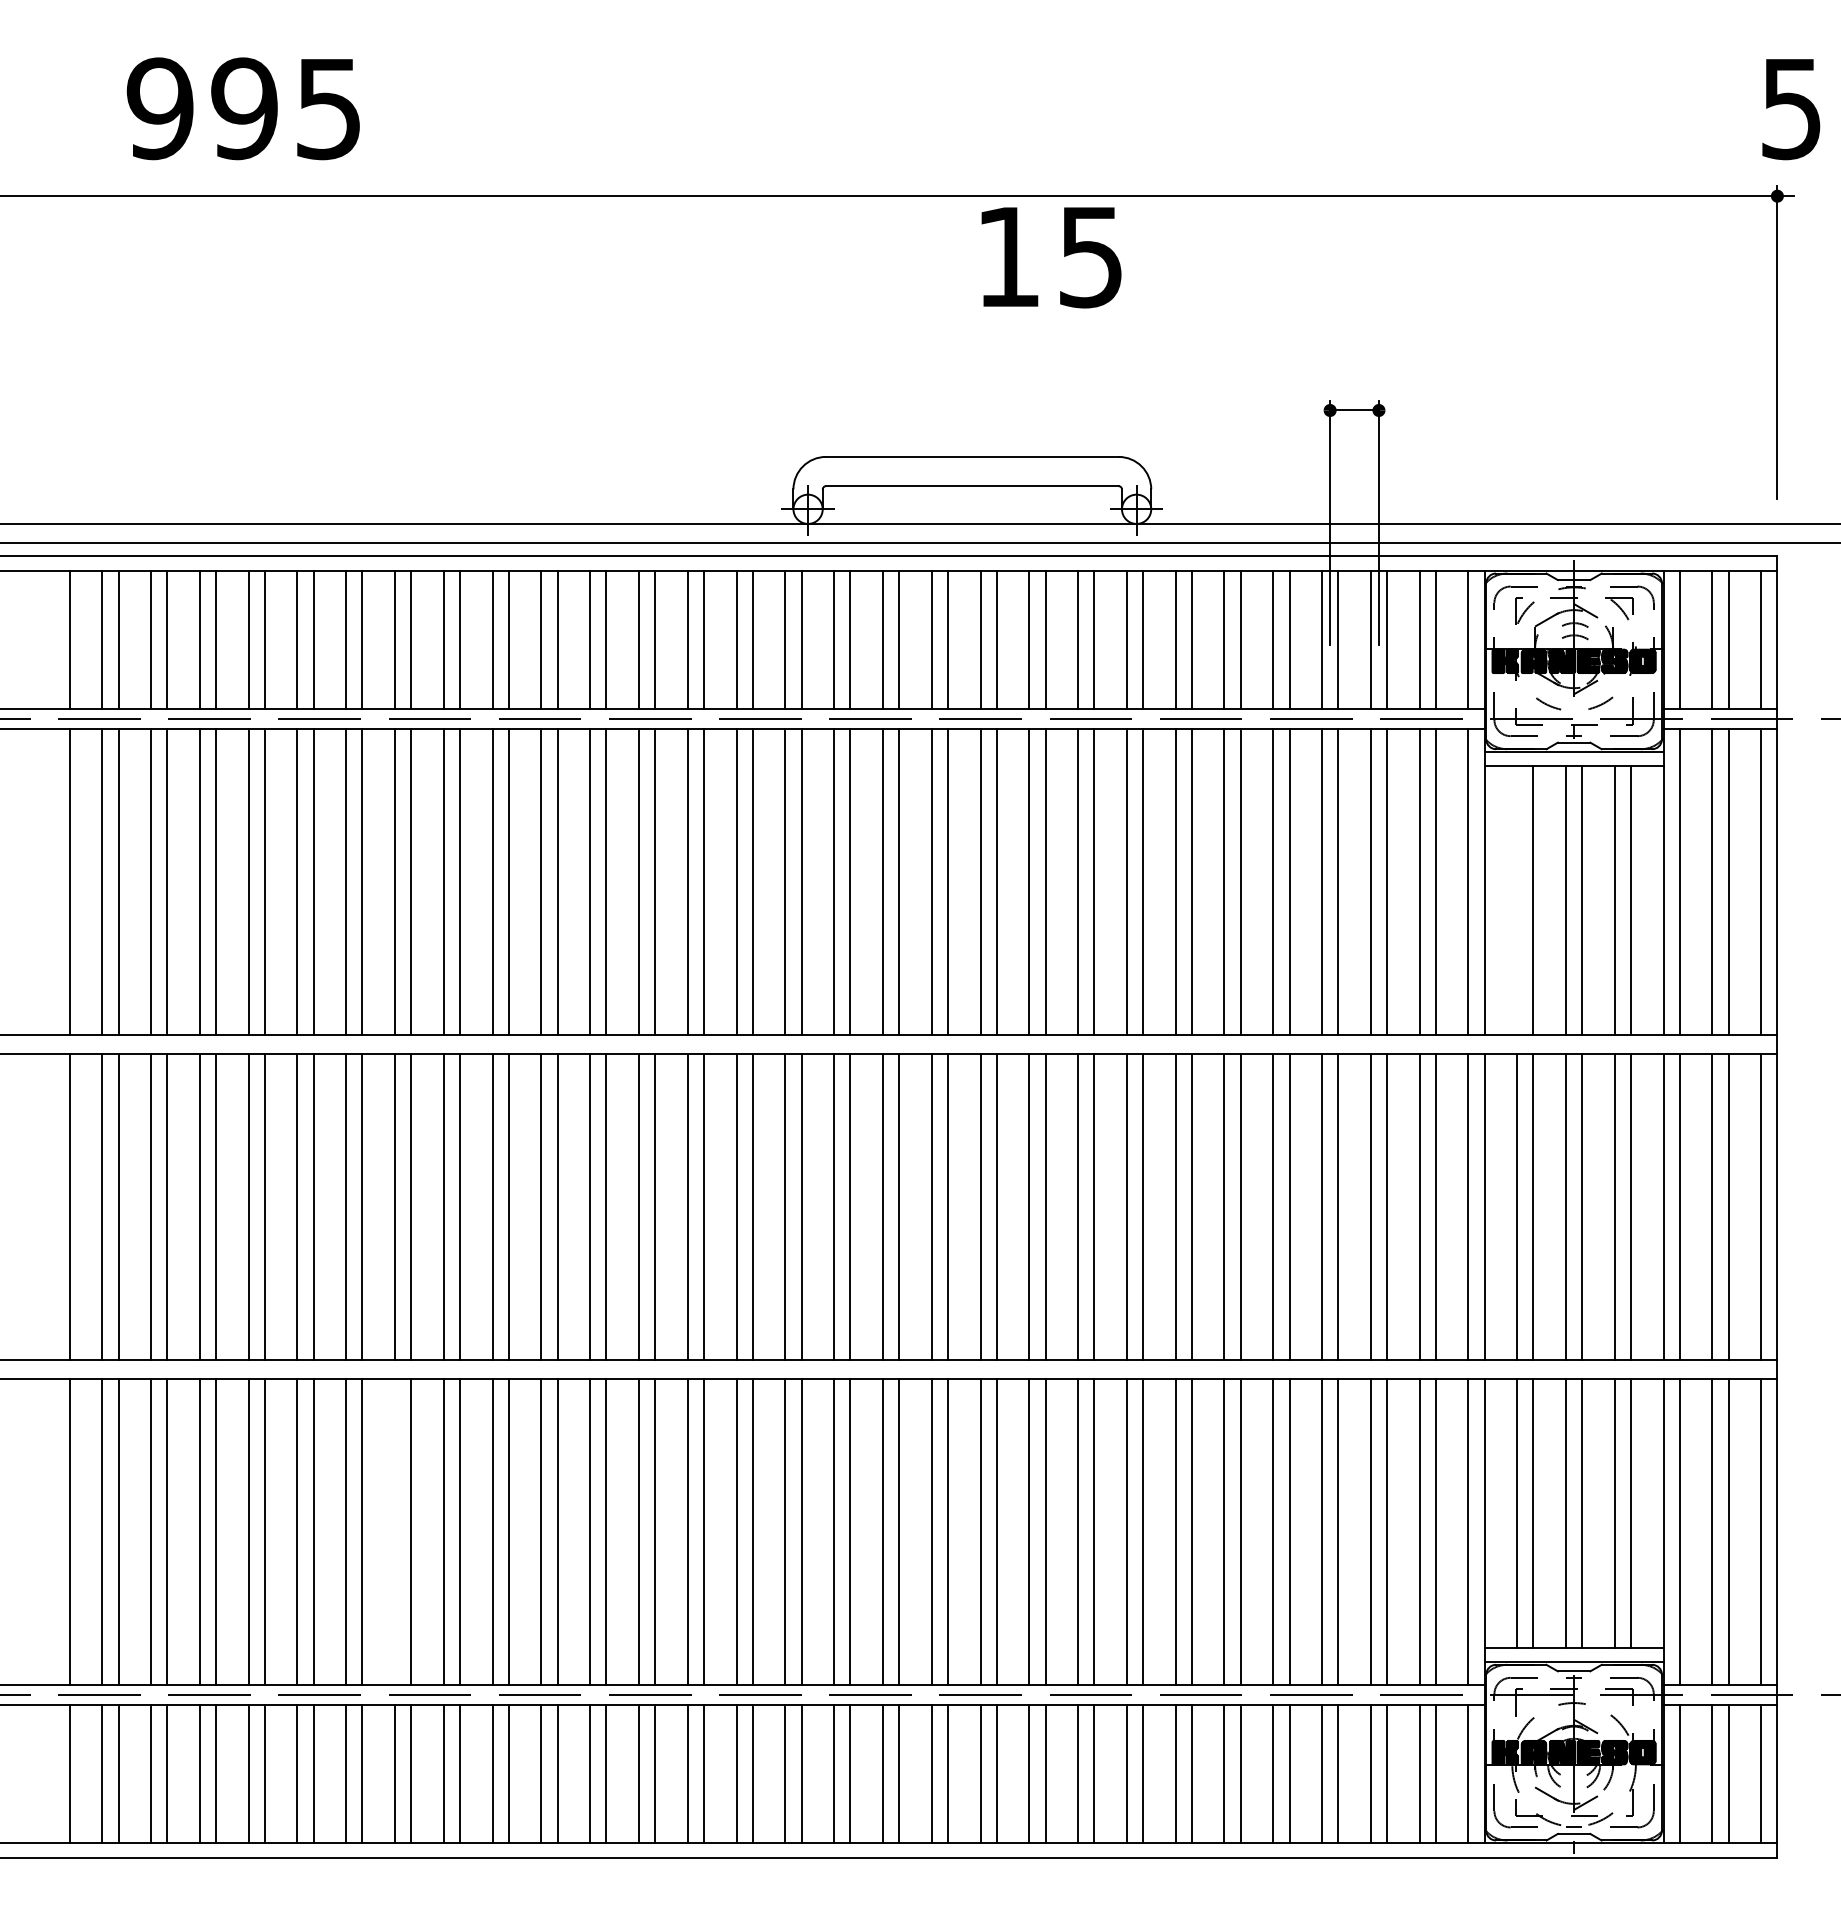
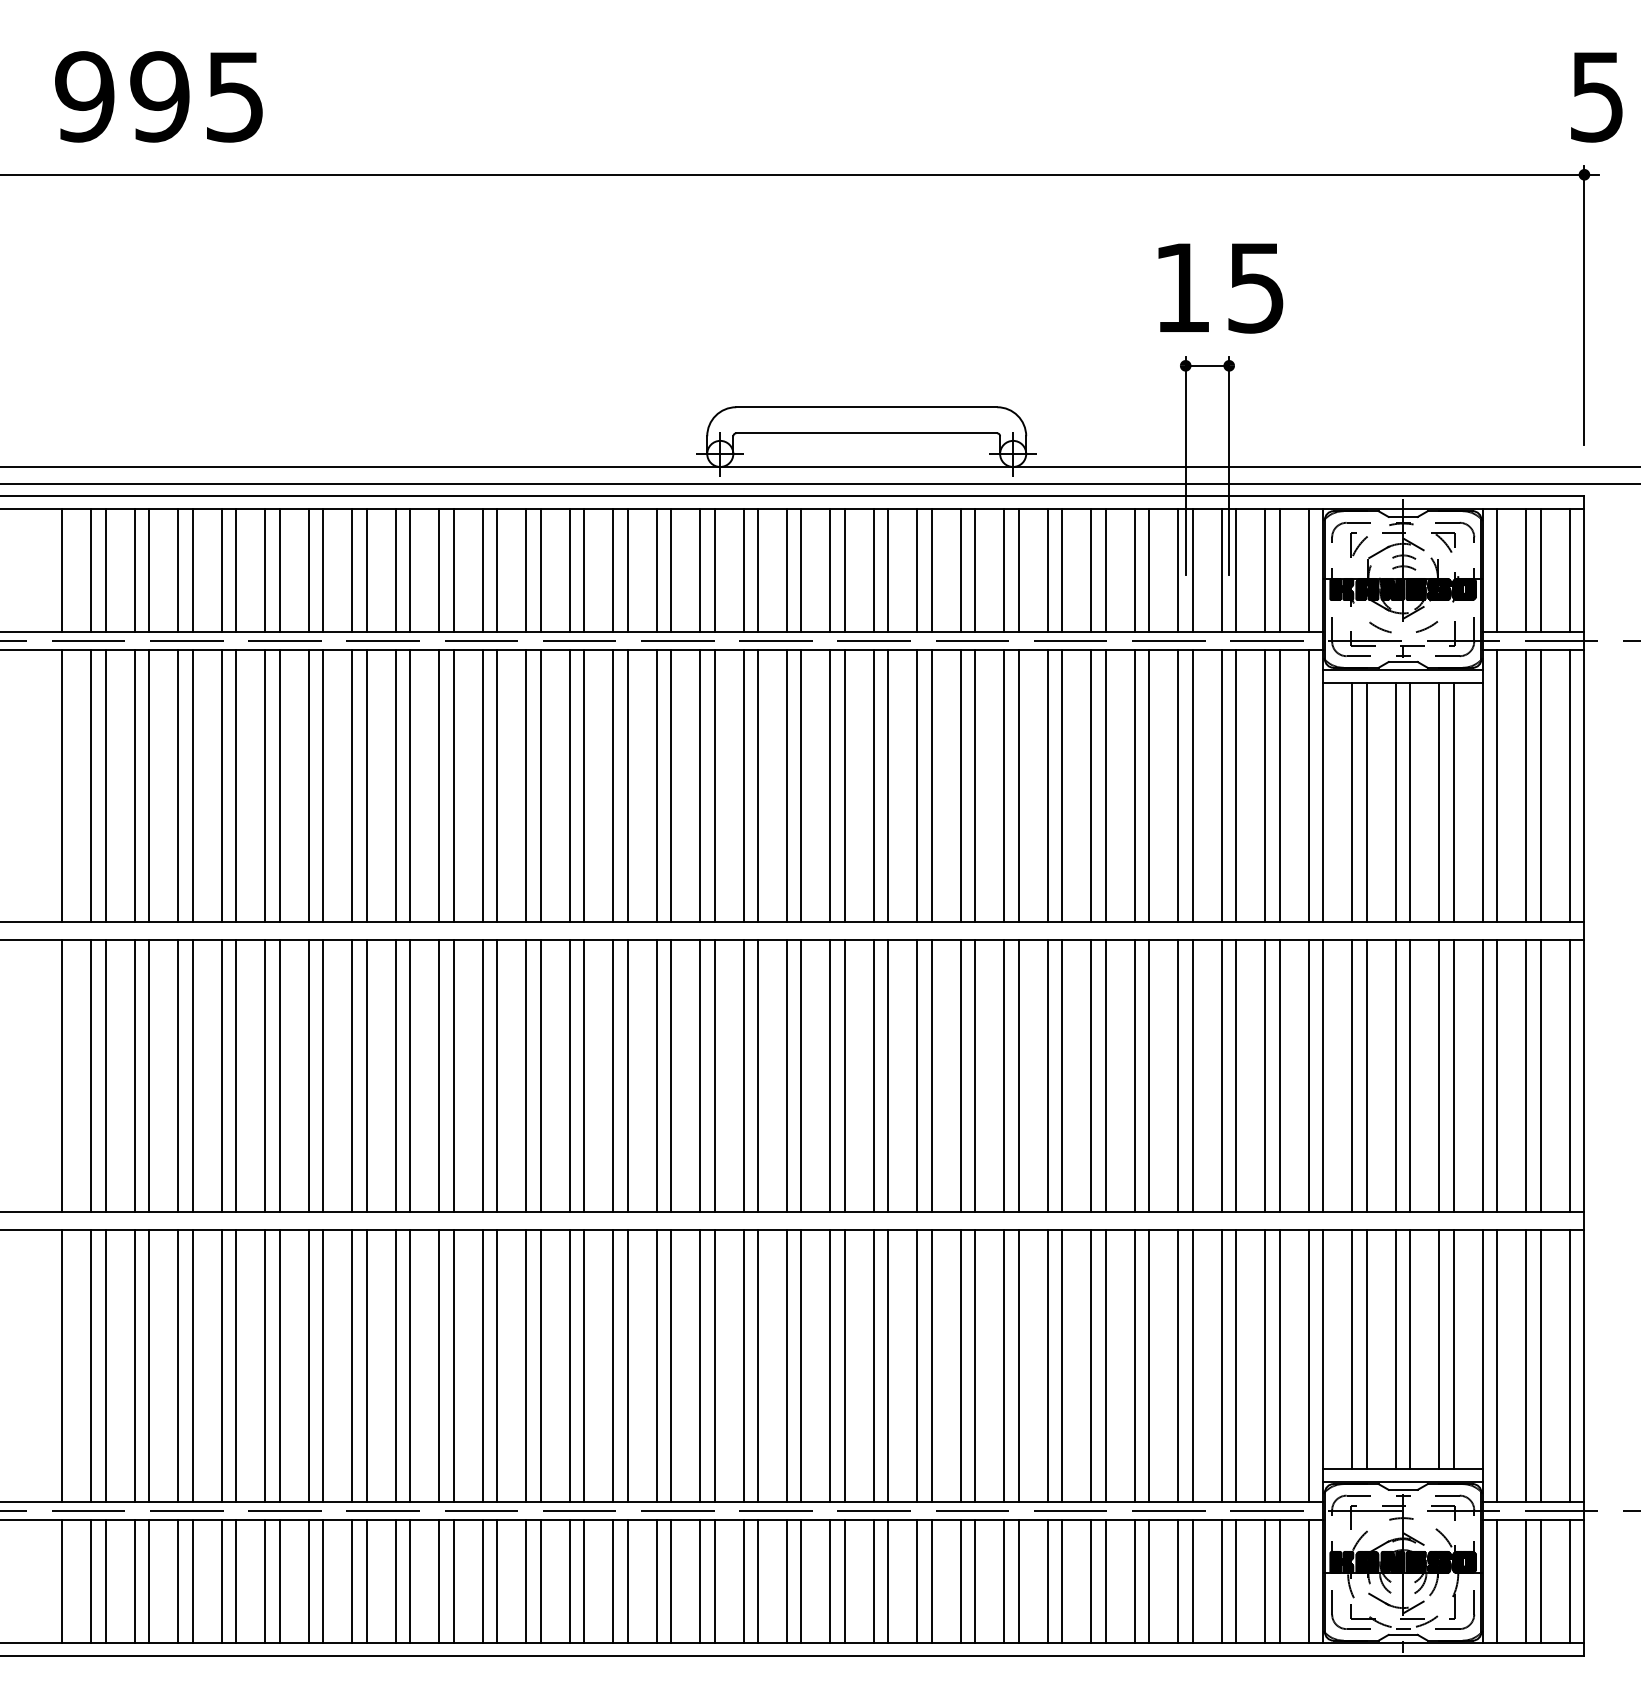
text: (242, 108) -> (158, 96), moved
text: (1051, 257) -> (1220, 288), moved
line: (1517, 900) -> (1352, 802), added
line: (395, 1532) -> (352, 1366), added

